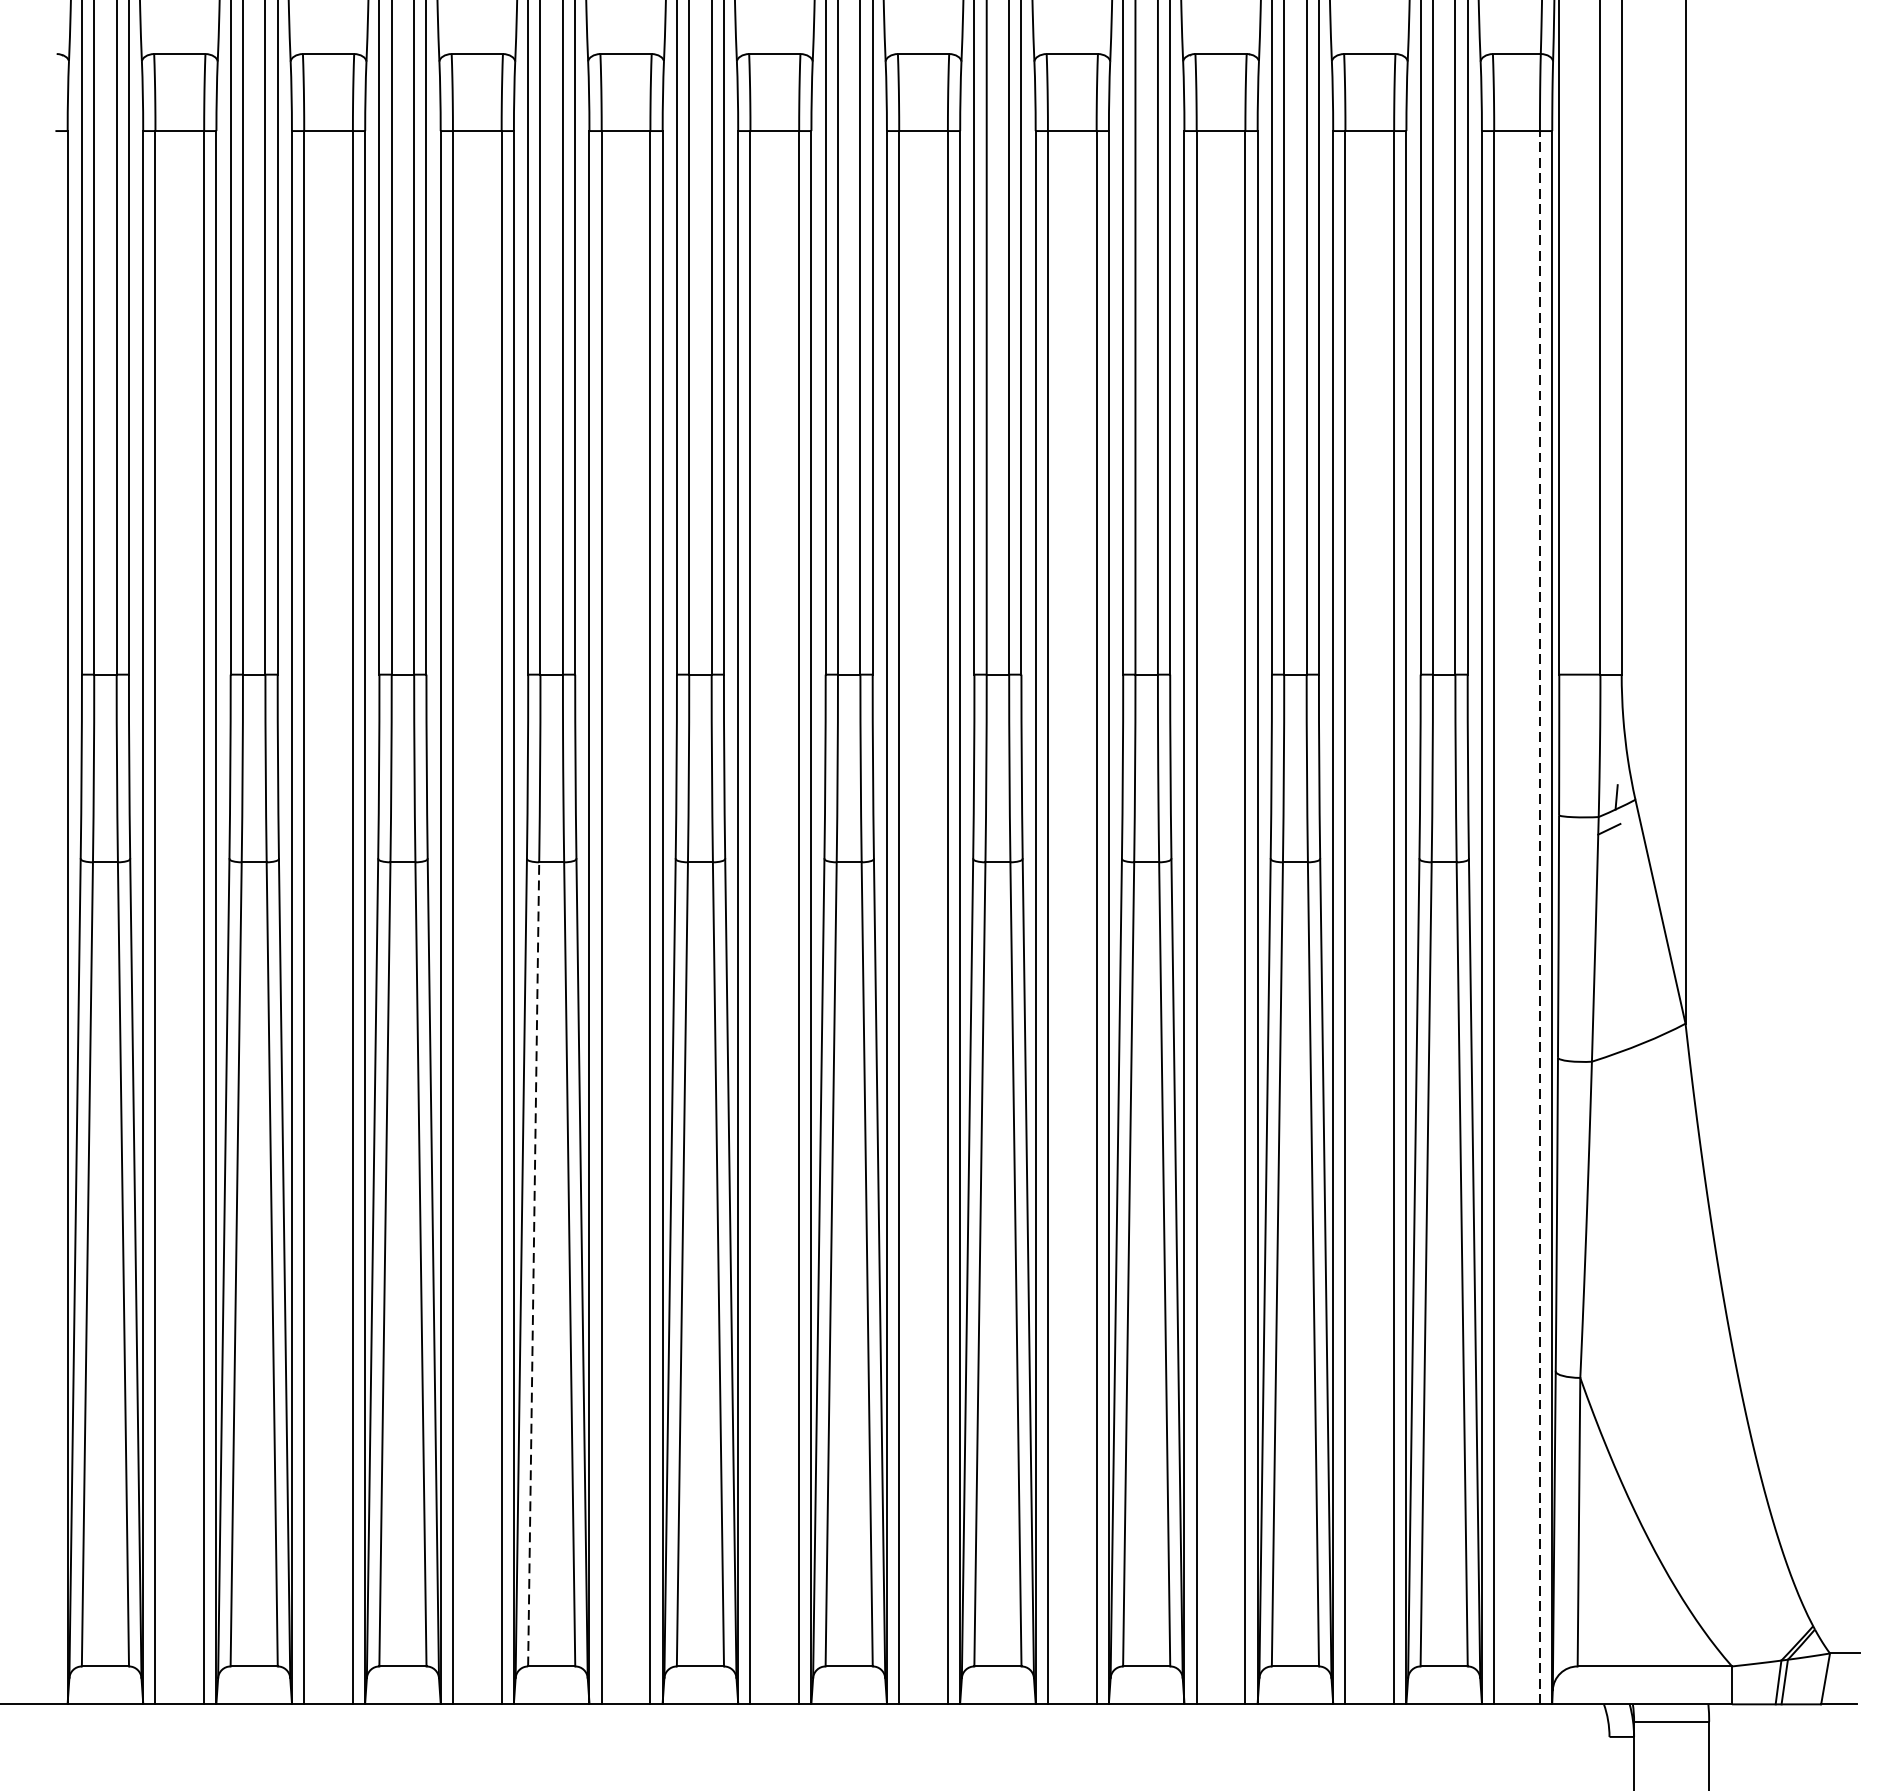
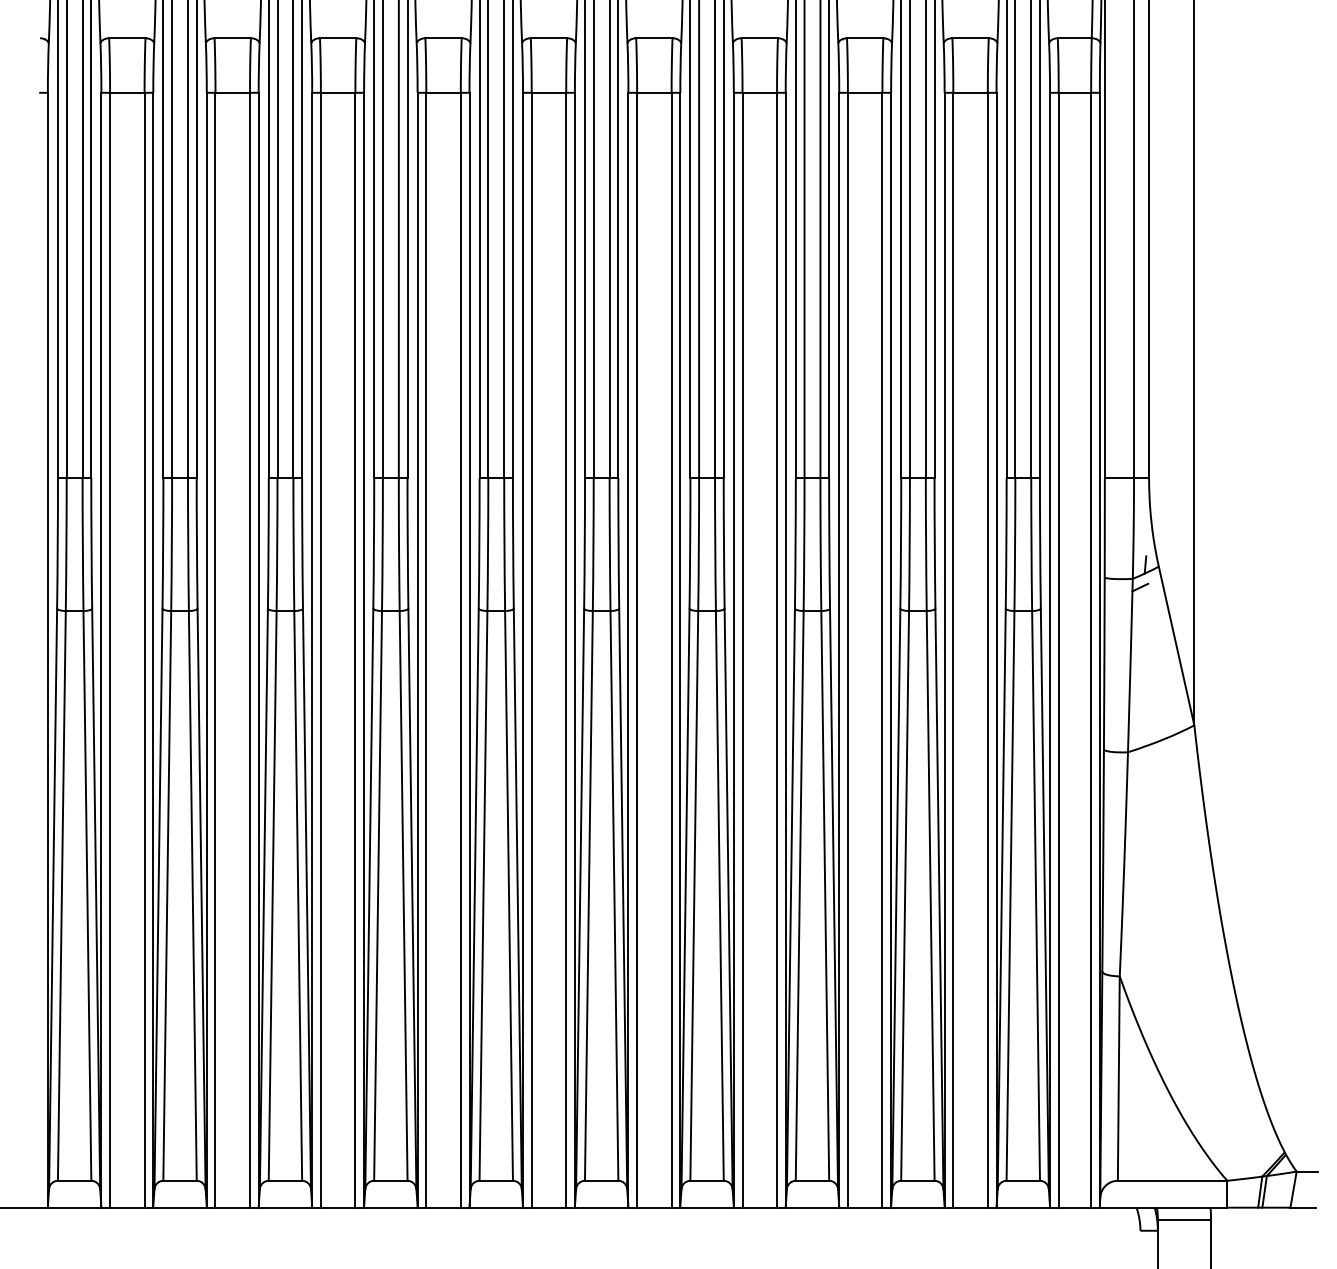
line: (1540, 916) -> (1091, 649), dashed -> solid
line: (534, 1263) -> (378, 895), dashed -> solid

